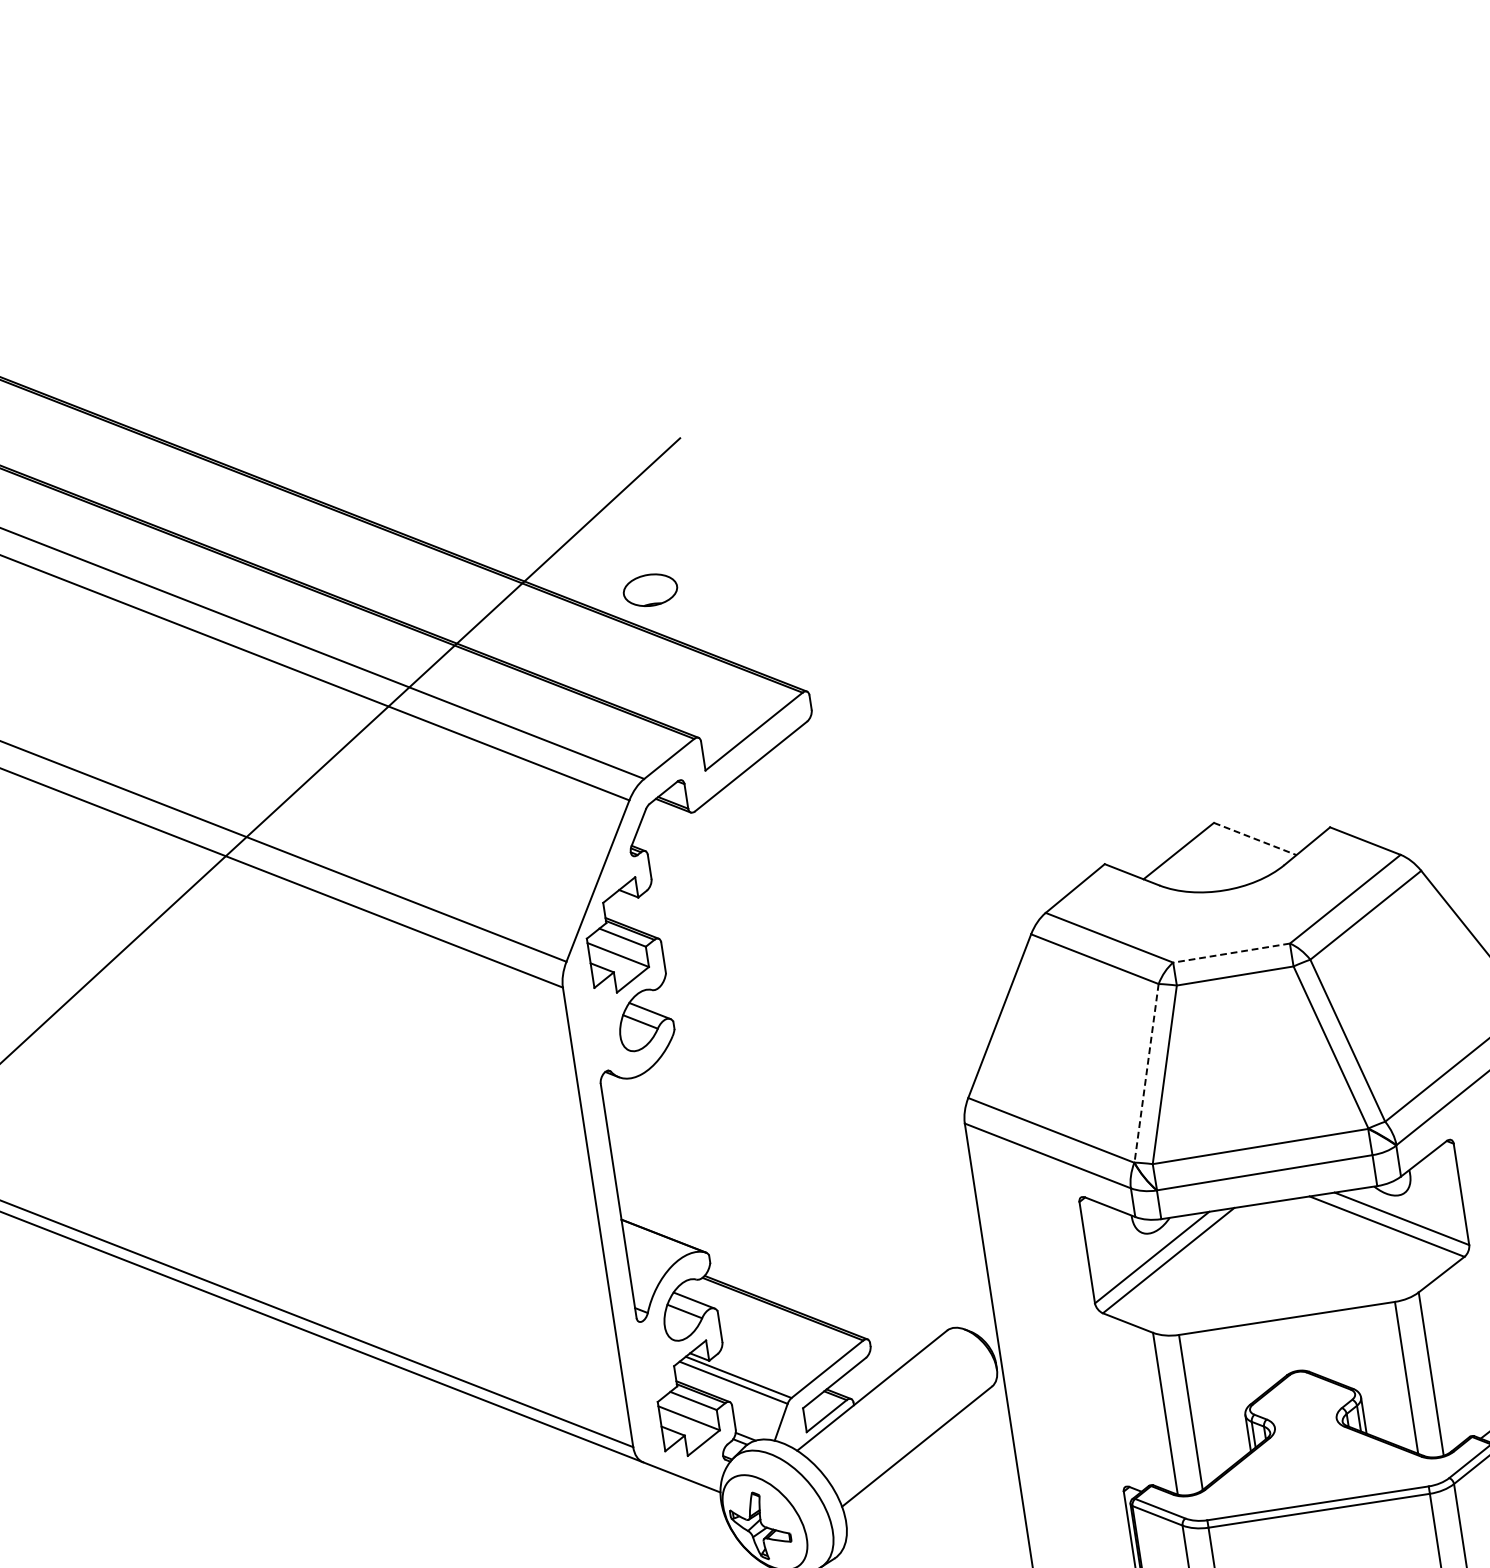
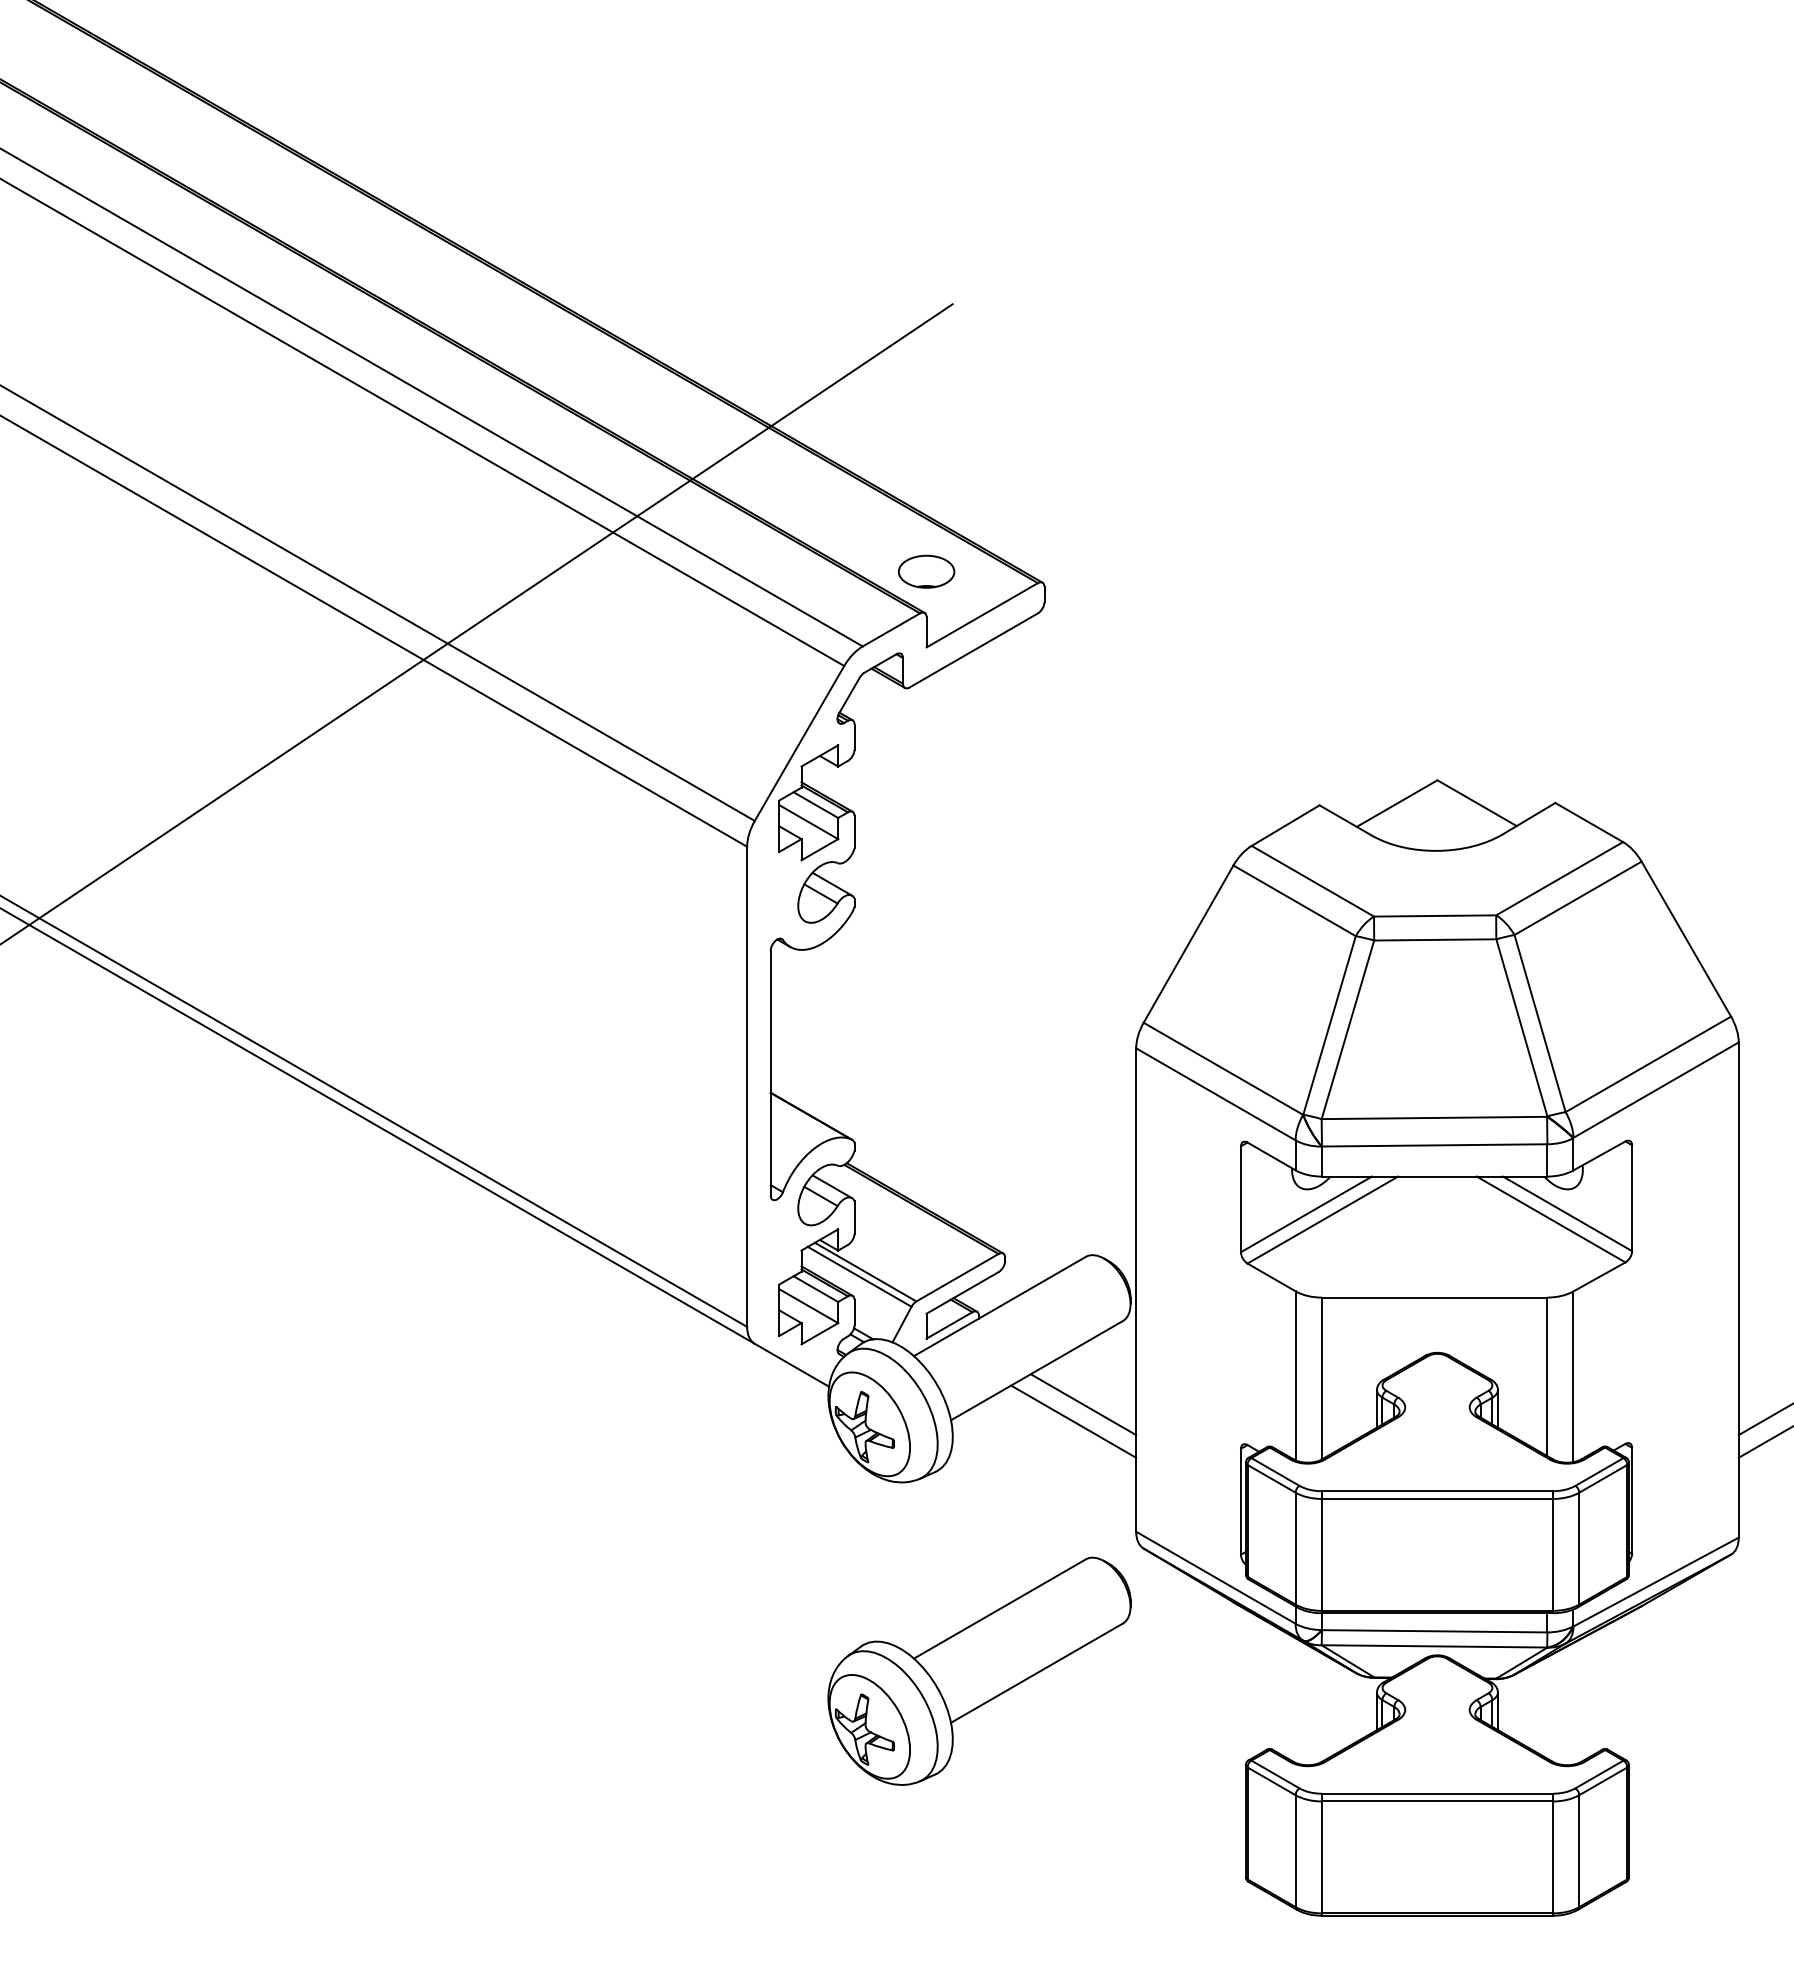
part: (650, 590) -> (926, 571), moved
line: (1255, 839) -> (1477, 803), dashed -> solid
line: (1230, 952) -> (1434, 915), dashed -> solid
line: (1146, 1073) -> (1329, 1025), dashed -> solid
line: (966, 1472) -> (1083, 1404), added
line: (959, 1489) -> (1073, 1421), added

